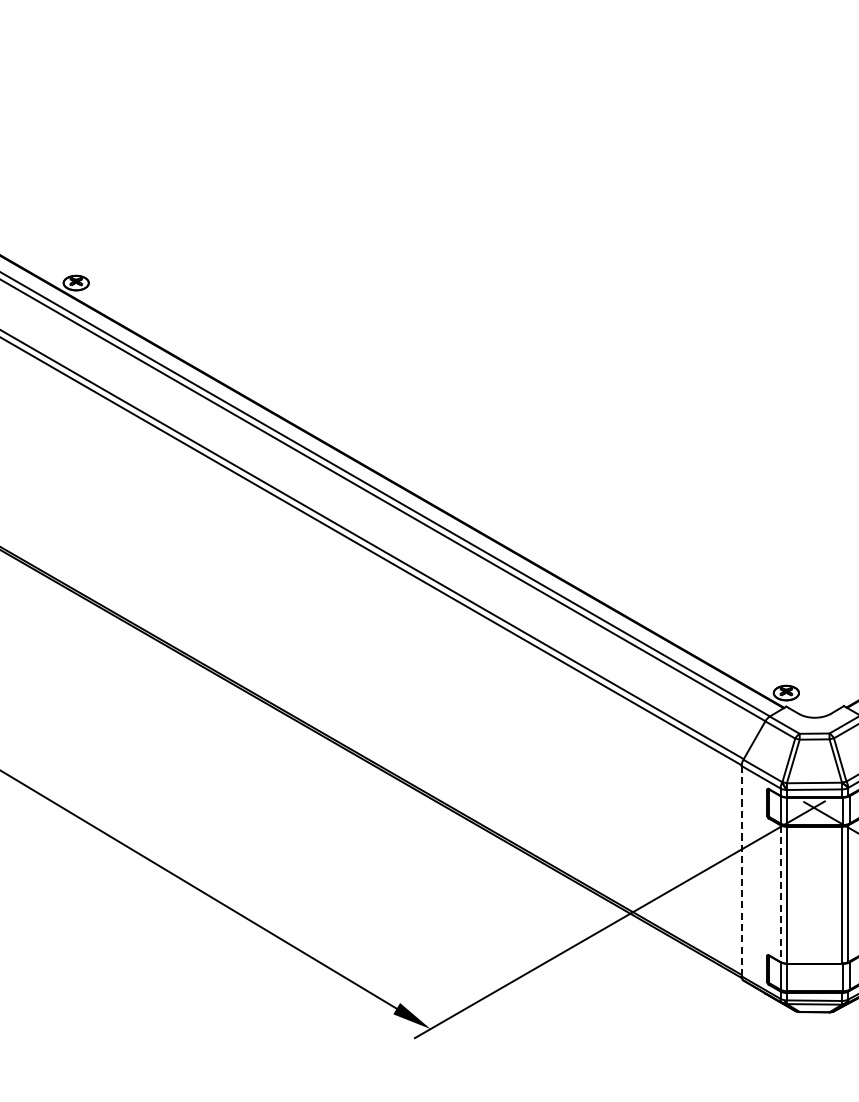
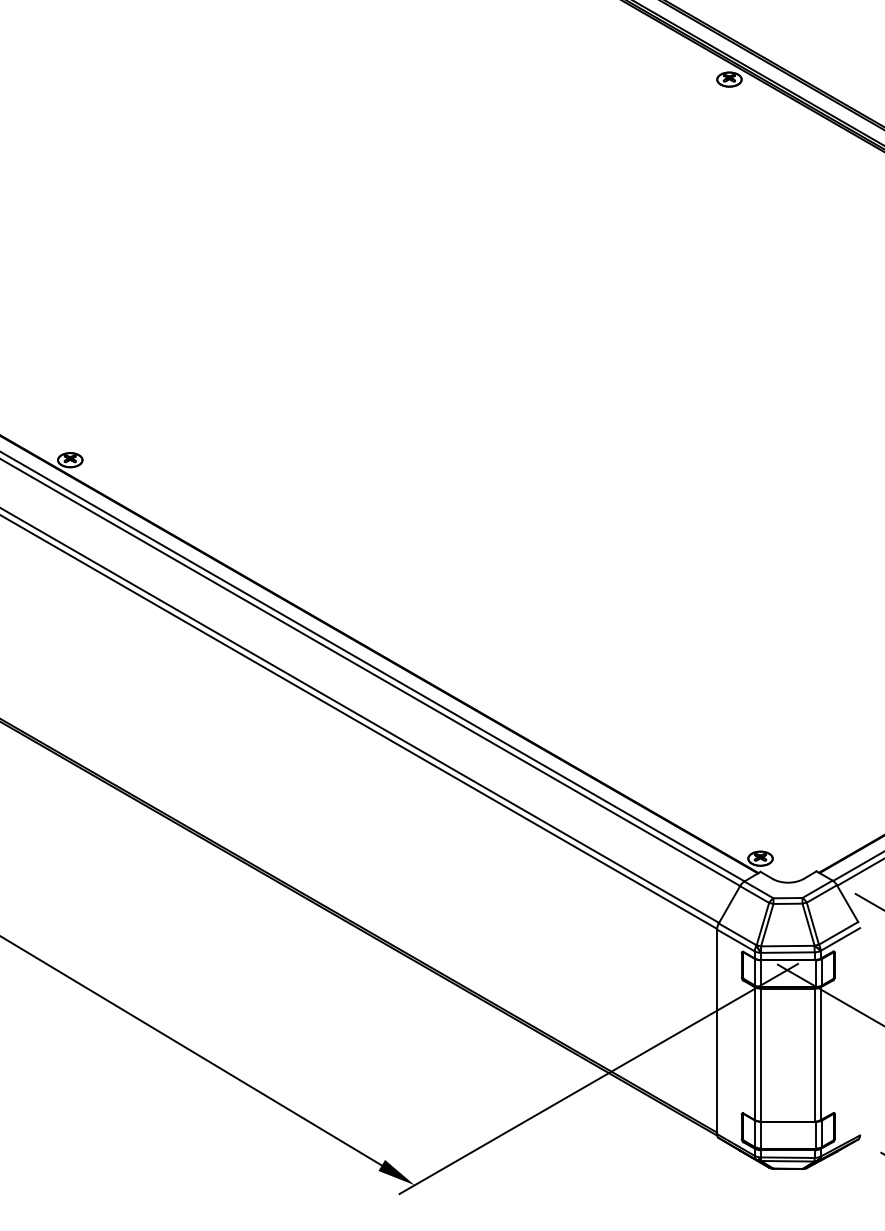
line: (742, 870) -> (717, 1031), dashed -> solid
line: (780, 894) -> (754, 1054), dashed -> solid

